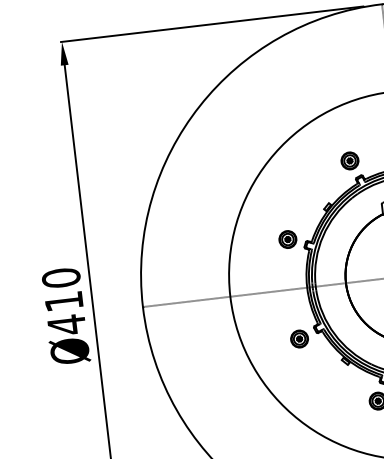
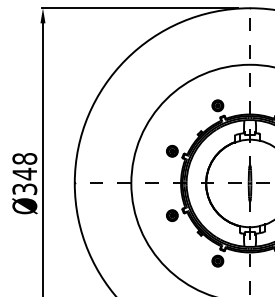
text: (63, 302) -> (24, 174), Ø410 -> Ø348

